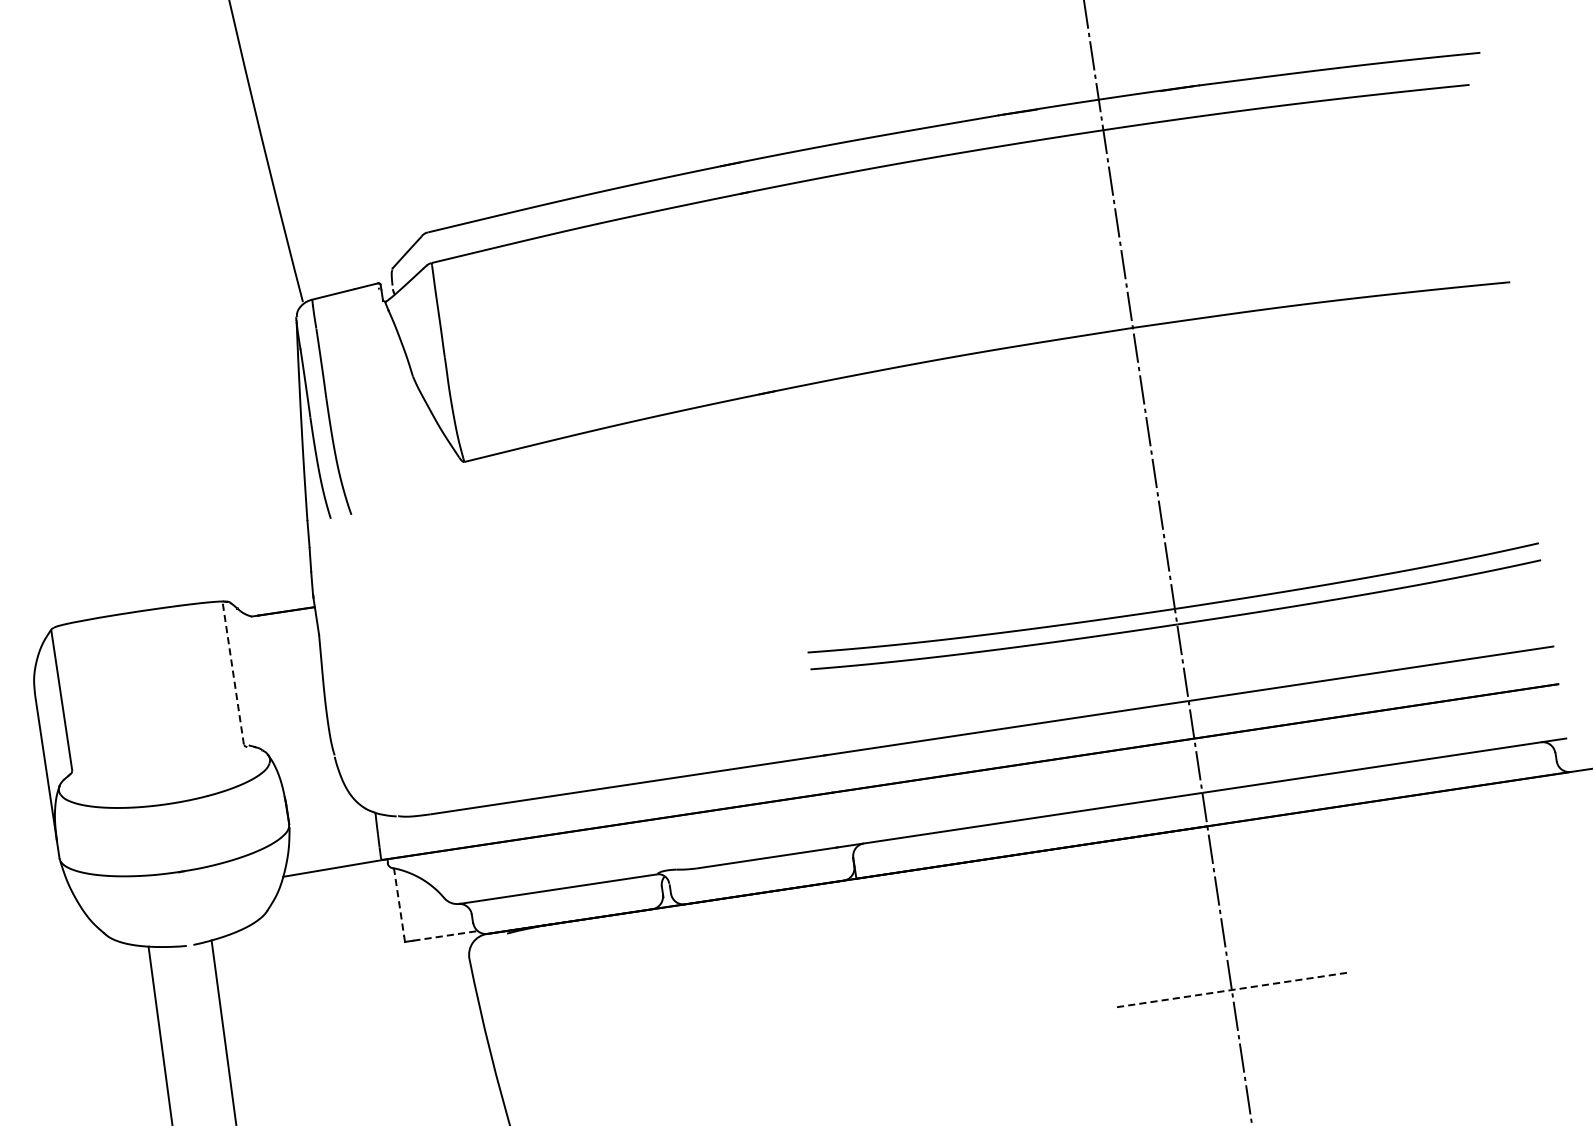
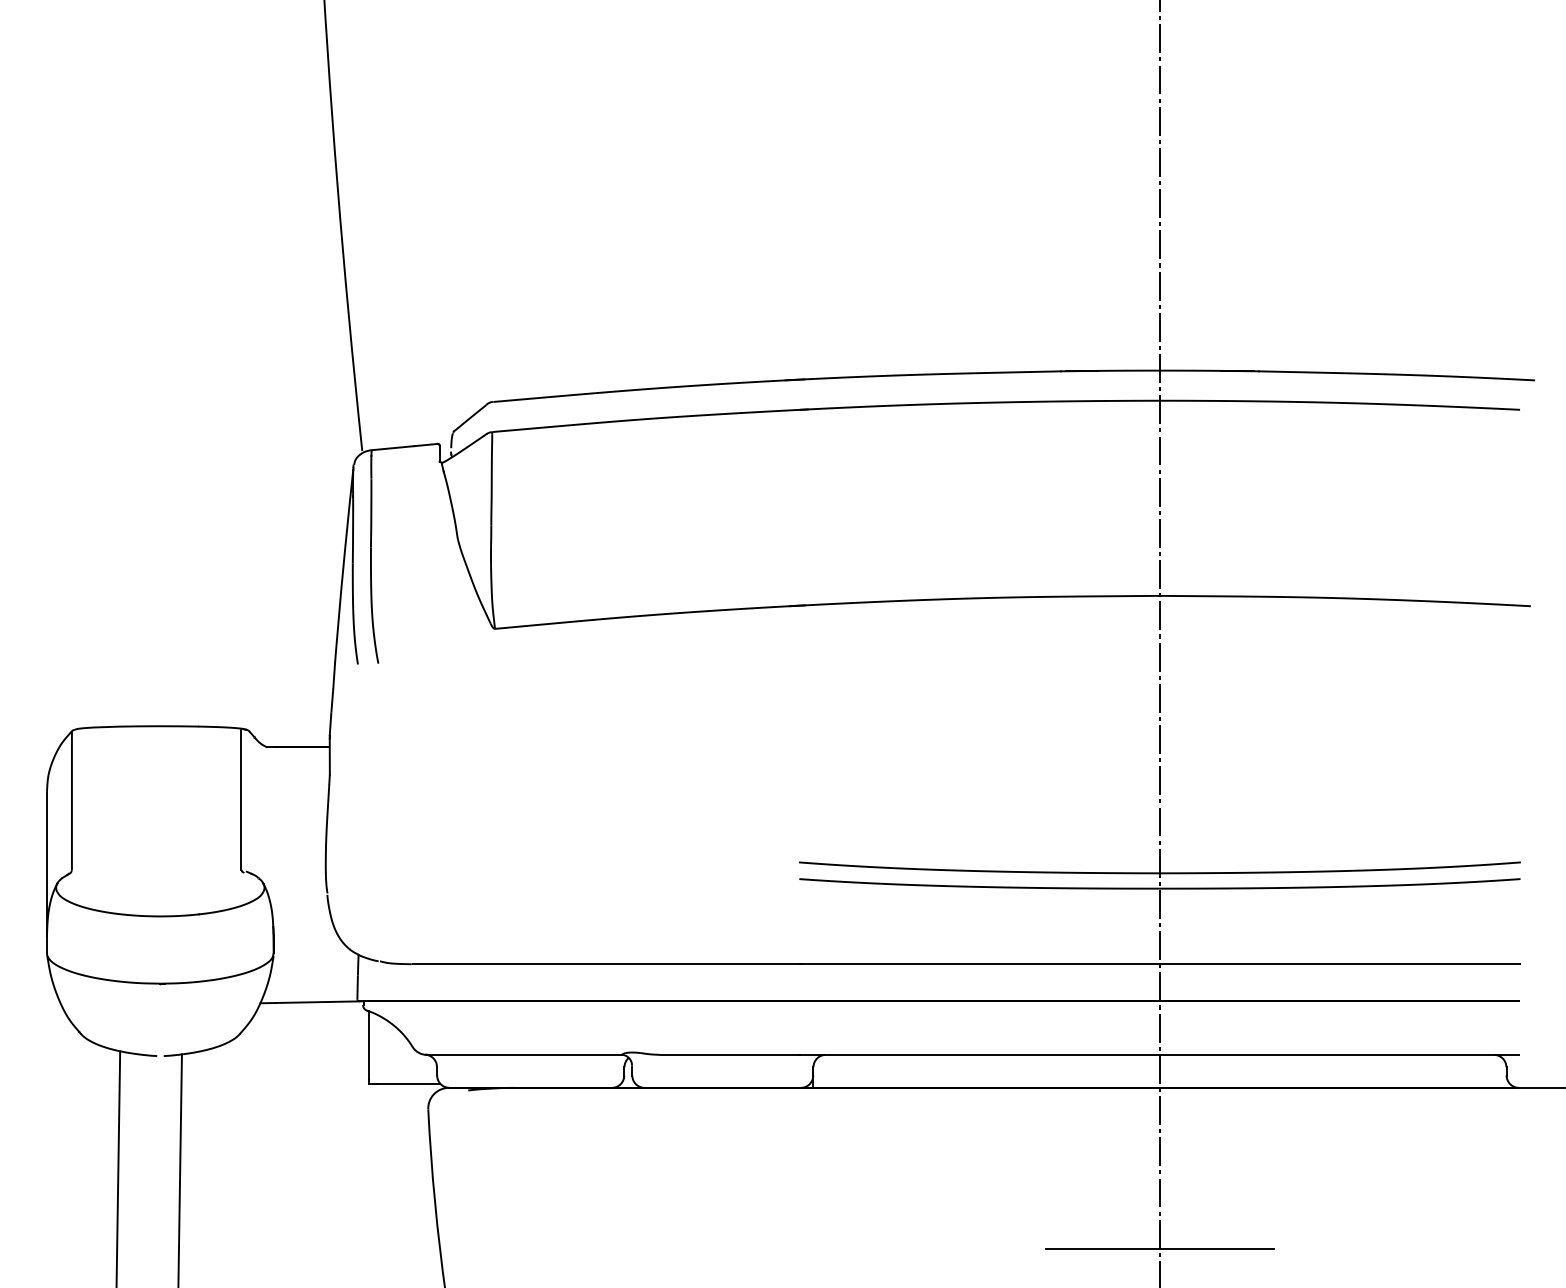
line: (233, 673) -> (241, 799), dashed -> solid
line: (399, 903) -> (368, 1045), dashed -> solid
line: (445, 935) -> (408, 1083), dashed -> solid
line: (1231, 990) -> (1159, 1249), dashed -> solid

